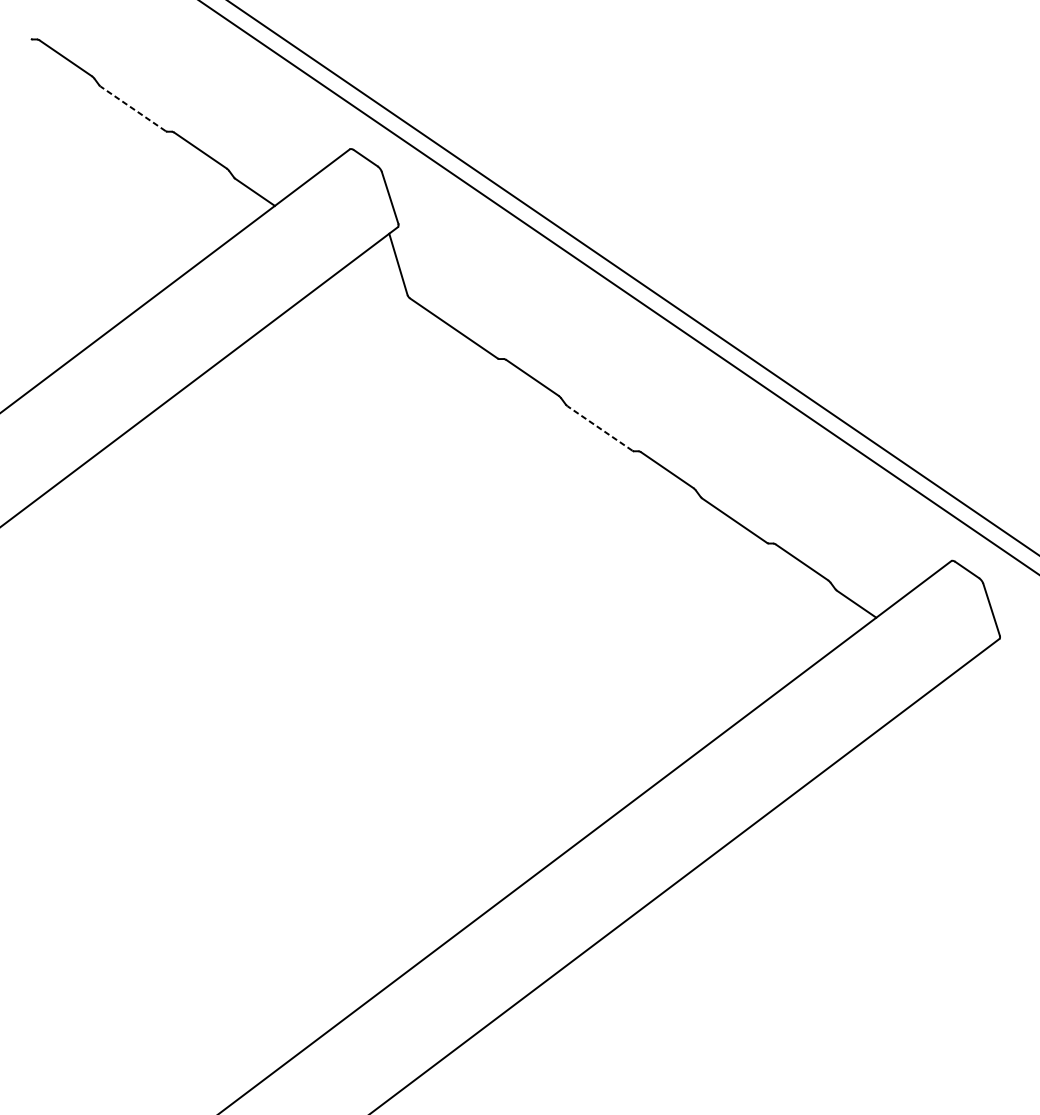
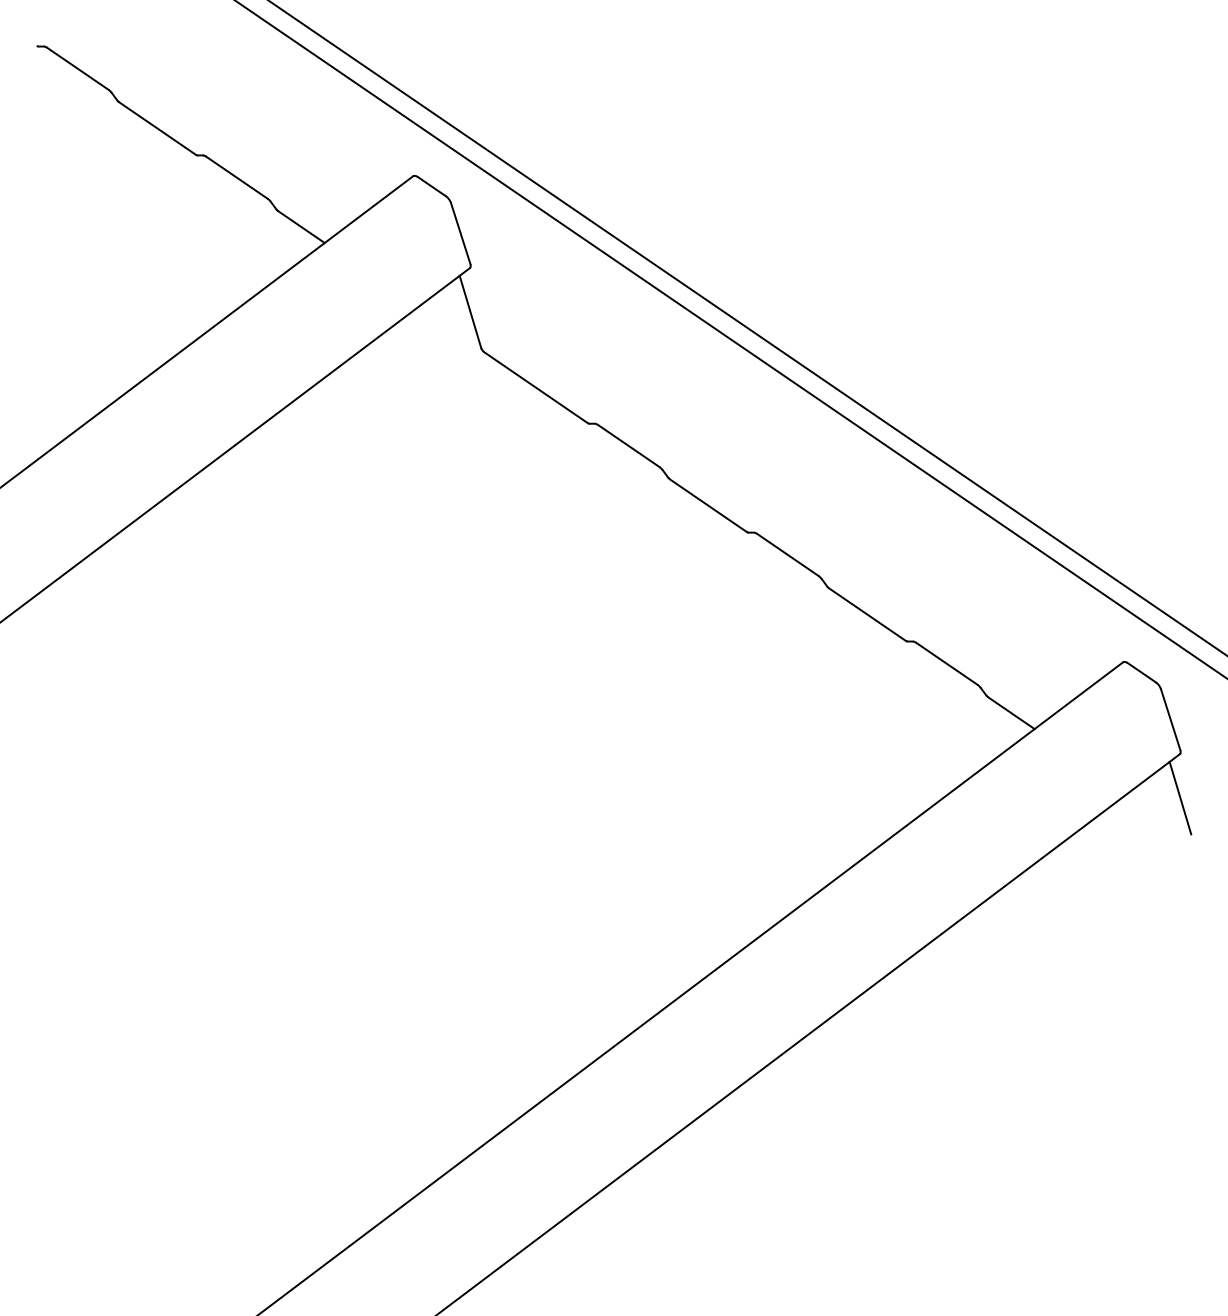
line: (133, 108) -> (157, 128), dashed -> solid
line: (599, 428) -> (707, 505), dashed -> solid
line: (999, 675) -> (1180, 797), added

